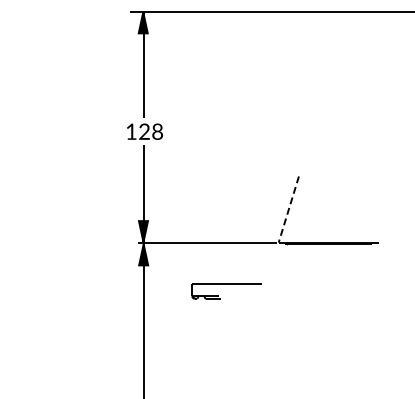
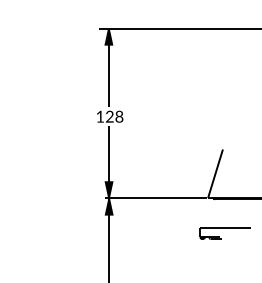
line: (288, 209) -> (215, 173), dashed -> solid
part: (226, 284) -> (225, 228), moved

